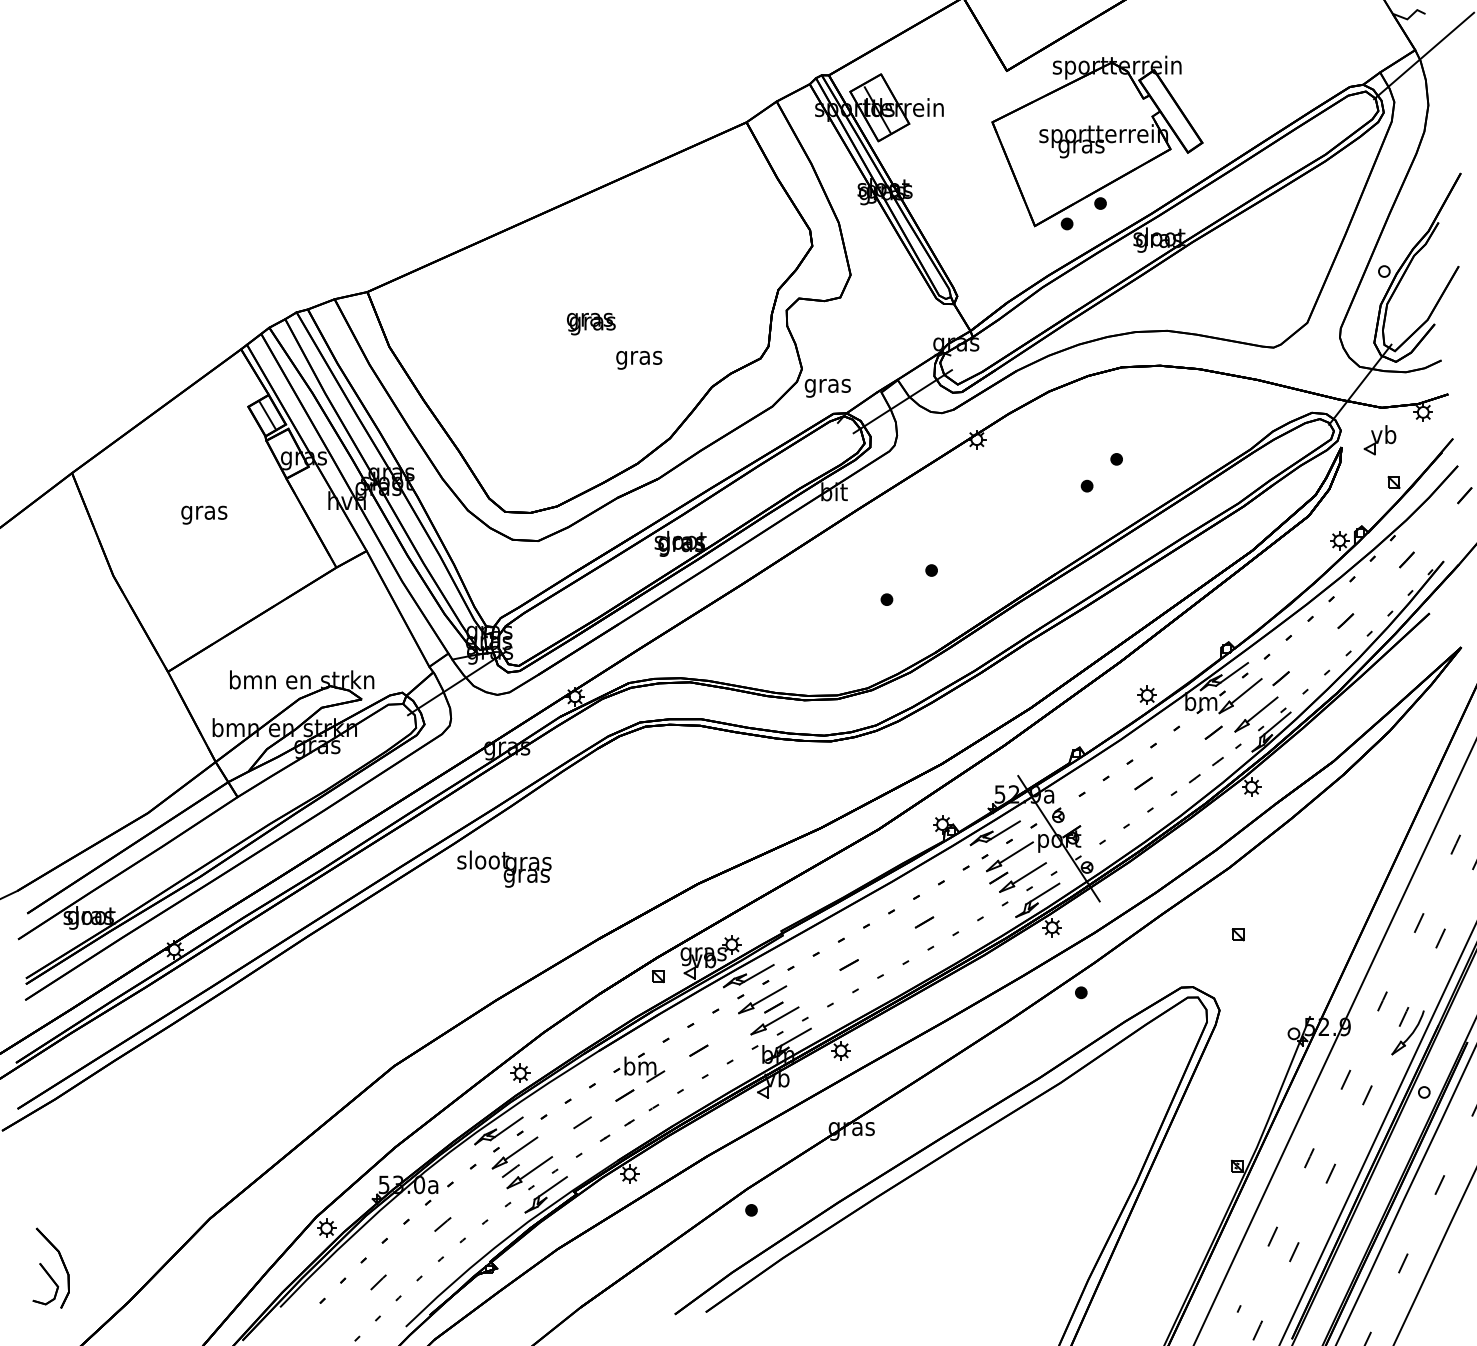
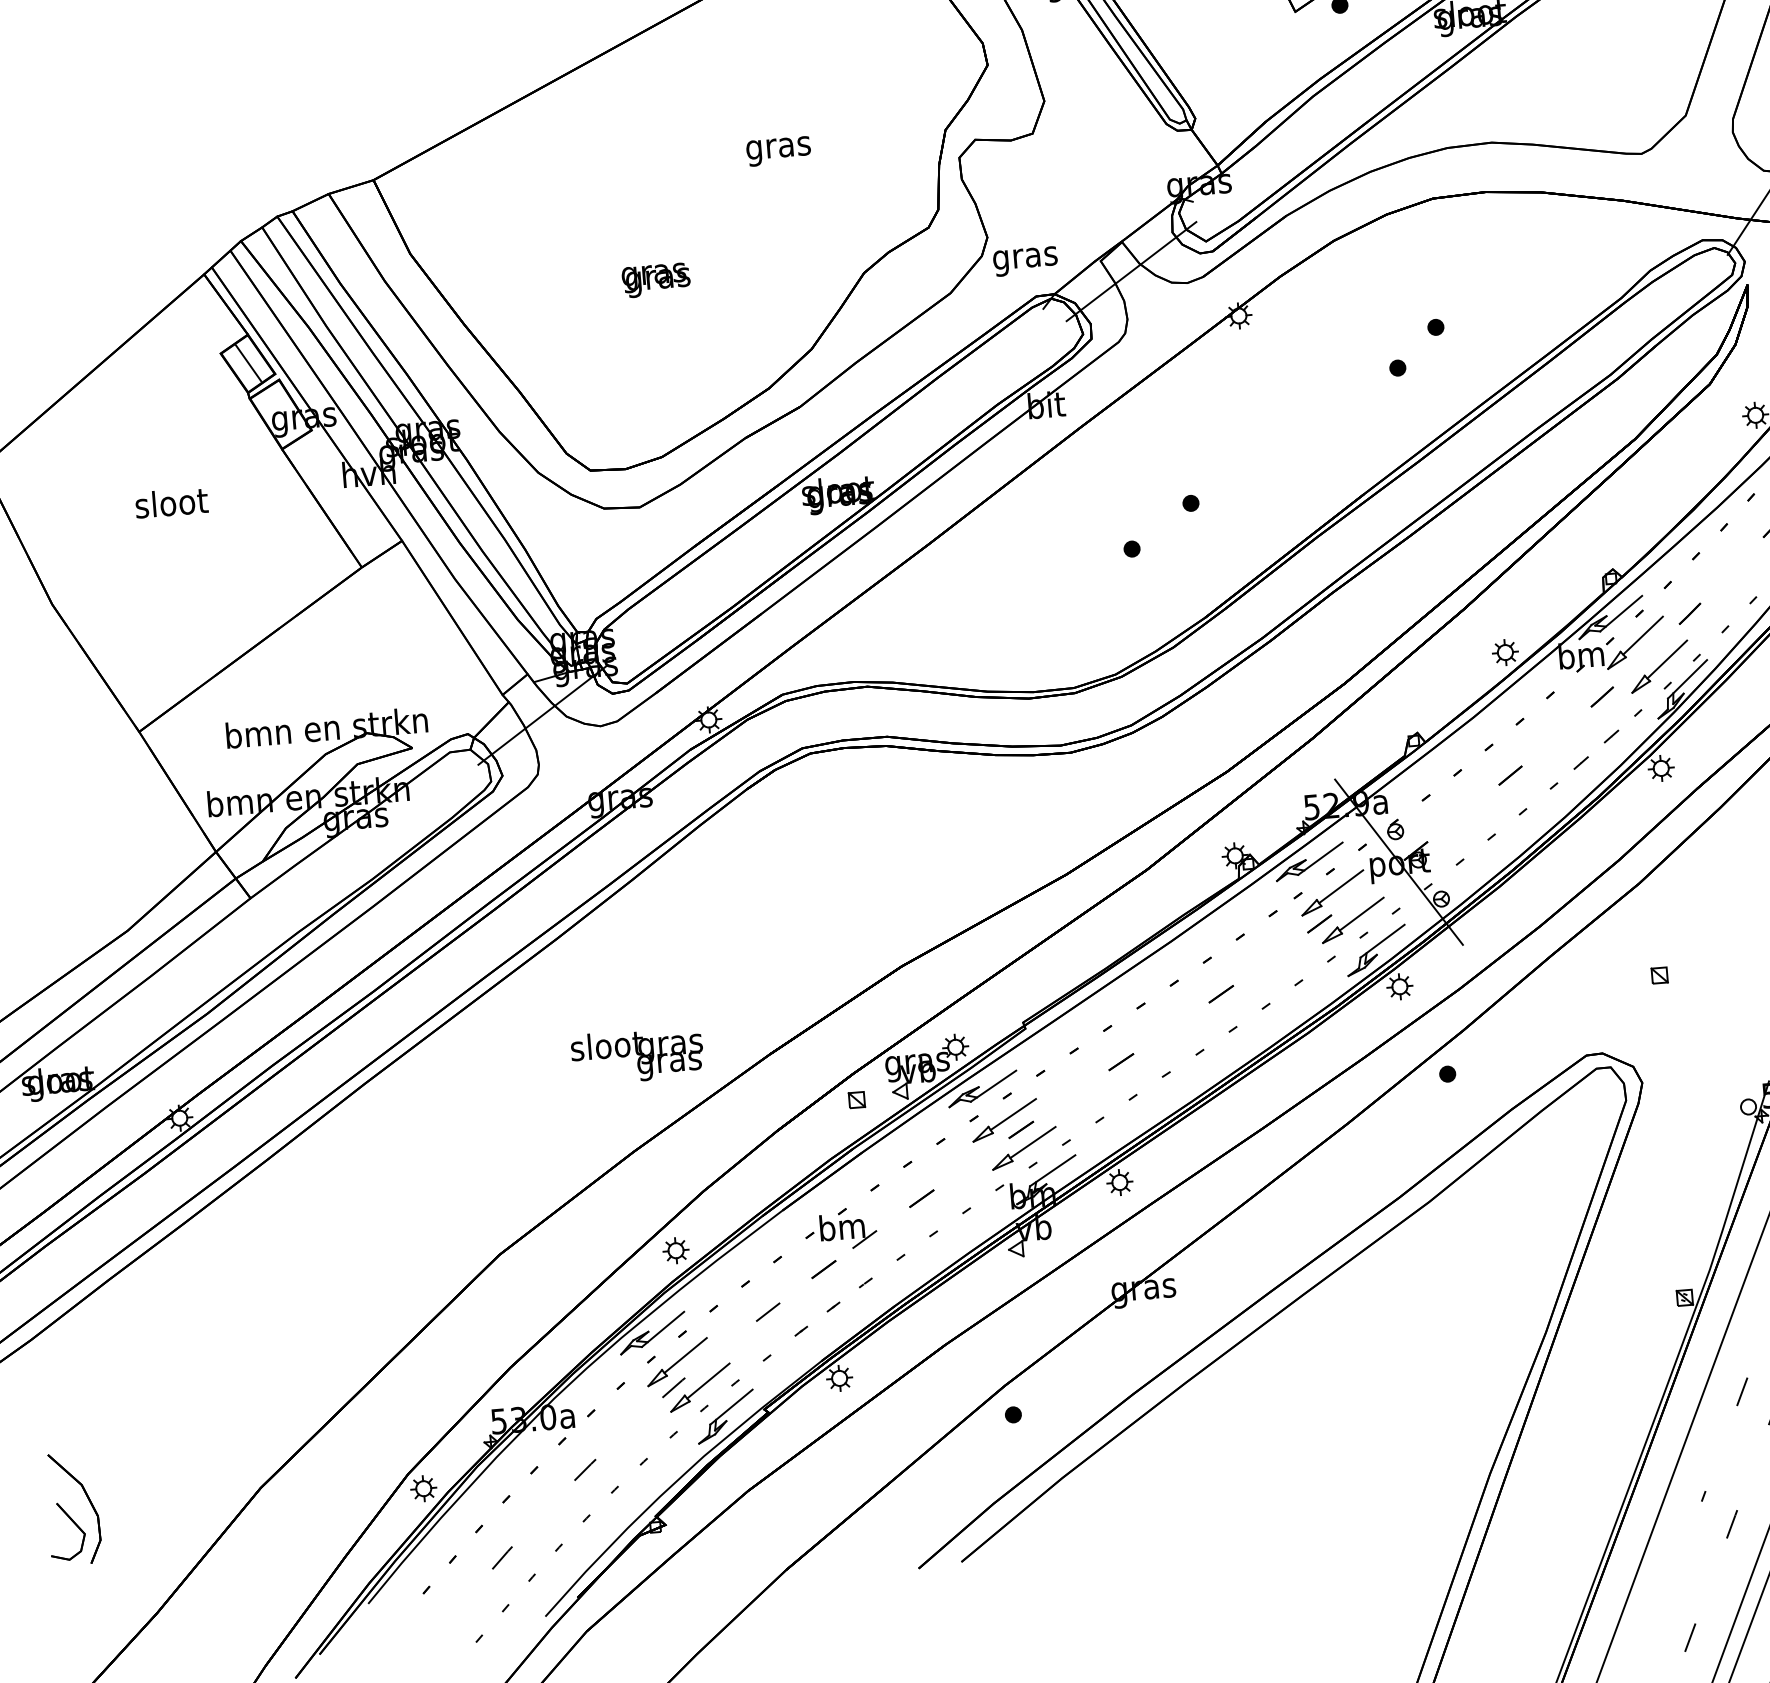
text: (591, 323) -> (656, 279), moved
text: (639, 359) -> (779, 150), moved
text: (204, 512) -> (171, 505), gras -> sloot
text: (504, 868) -> (637, 1054), moved
part: (50, 1267) -> (72, 1507), moved

